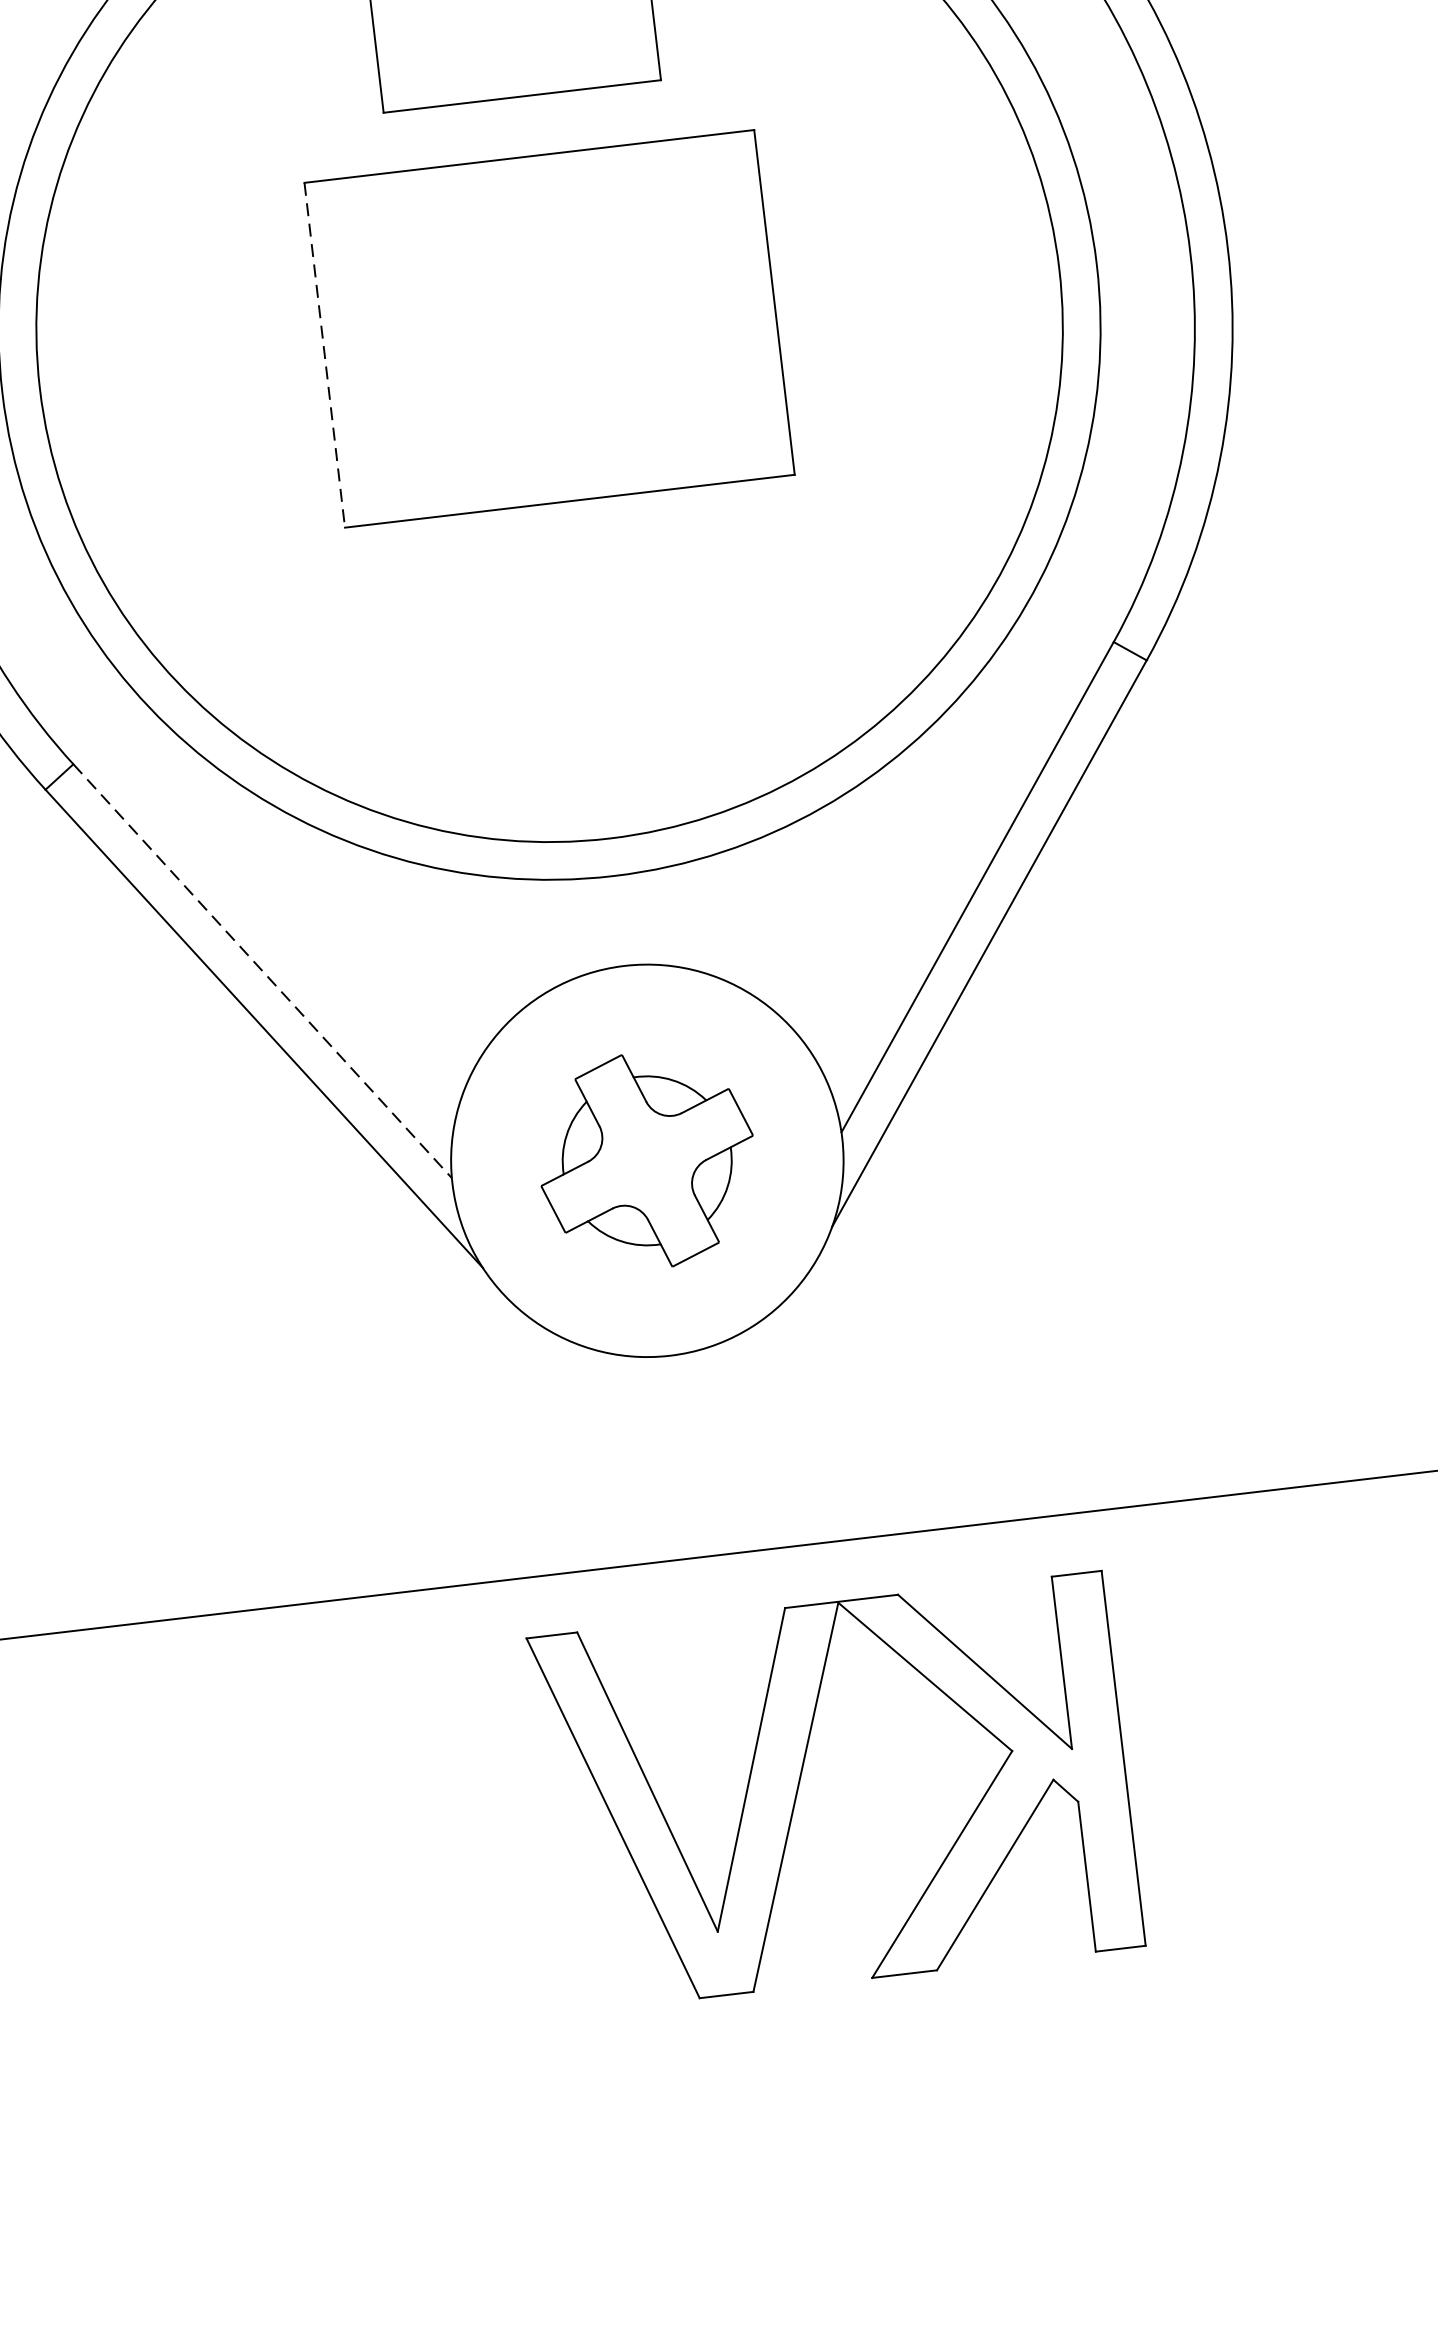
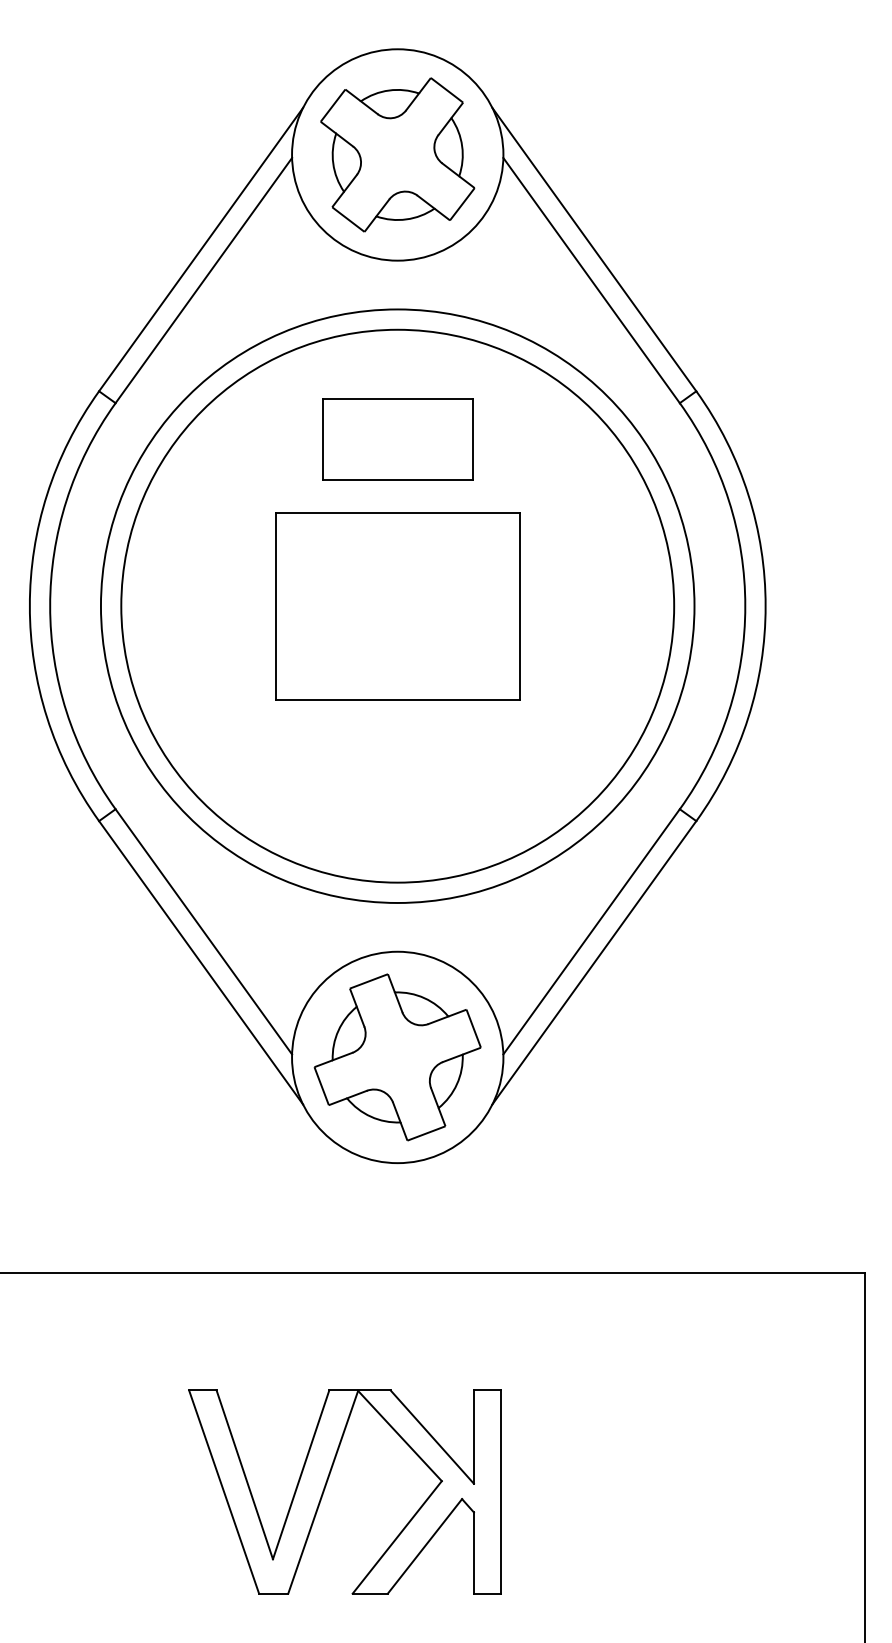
line: (324, 355) -> (275, 606), dashed -> solid
line: (263, 972) -> (204, 932), dashed -> solid
part: (646, 1160) -> (397, 1057), size x1.43
part: (800, 1785) -> (326, 1486), moved

